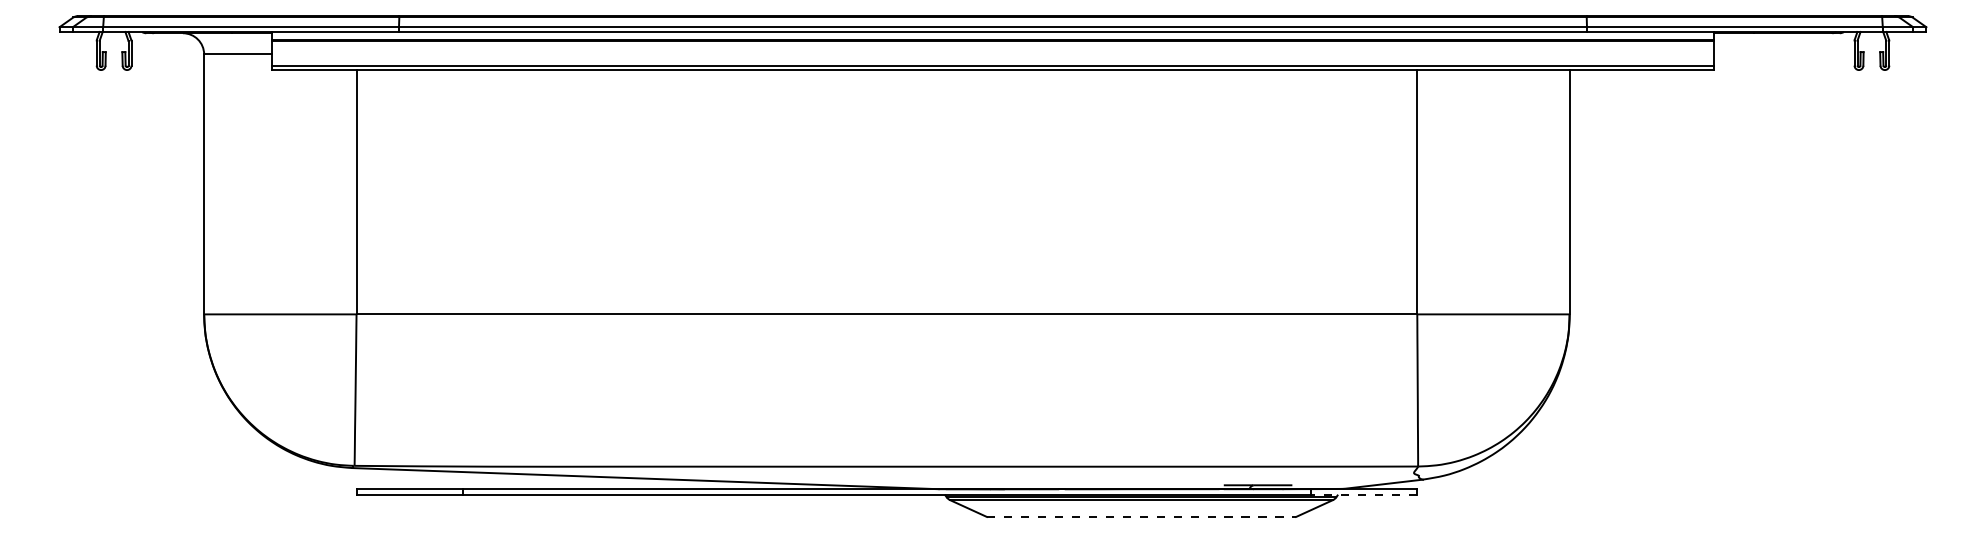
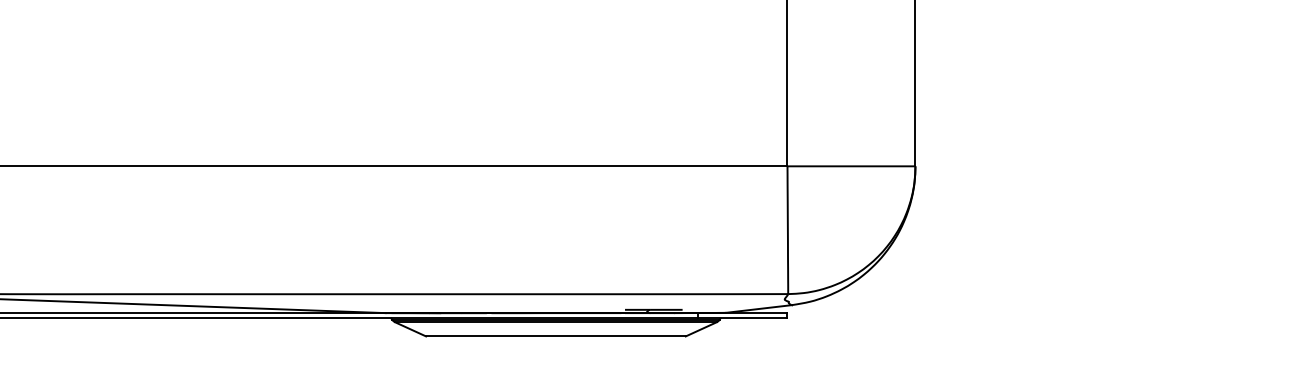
line: (1363, 495) -> (742, 318), dashed -> solid
line: (1141, 516) -> (555, 336), dashed -> solid

